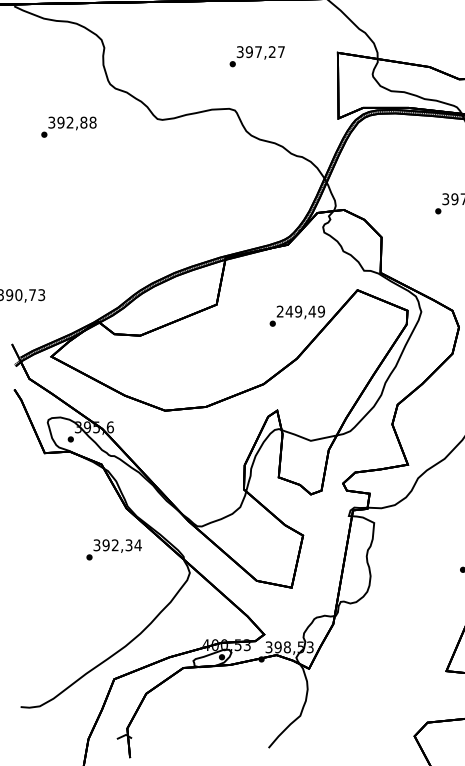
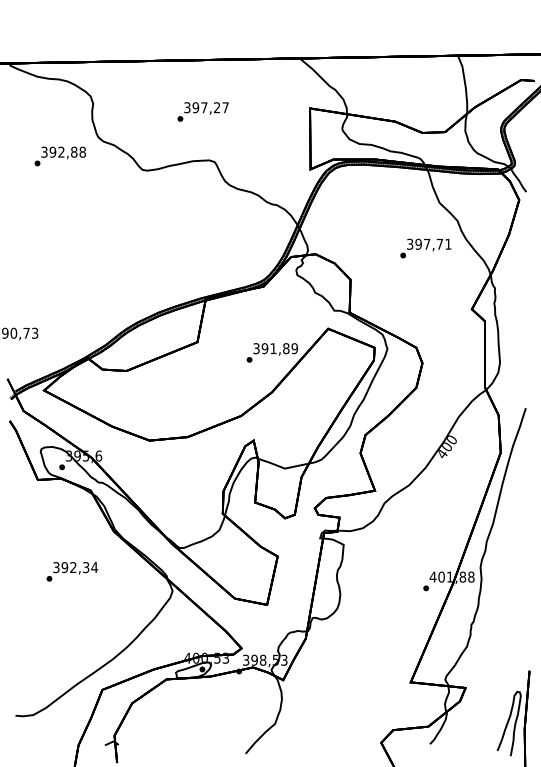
text: (256, 56) -> (202, 111), moved
text: (68, 127) -> (59, 156), moved
text: (296, 311) -> (271, 348), 249,49 -> 391,89
text: (114, 549) -> (72, 571), moved

